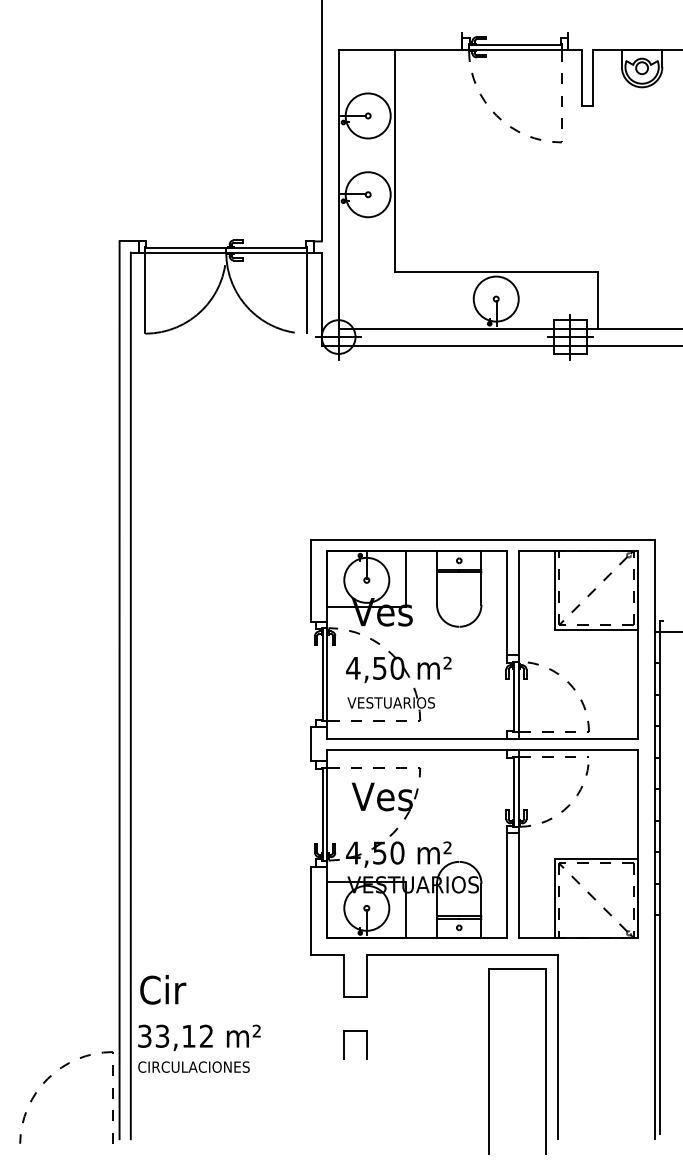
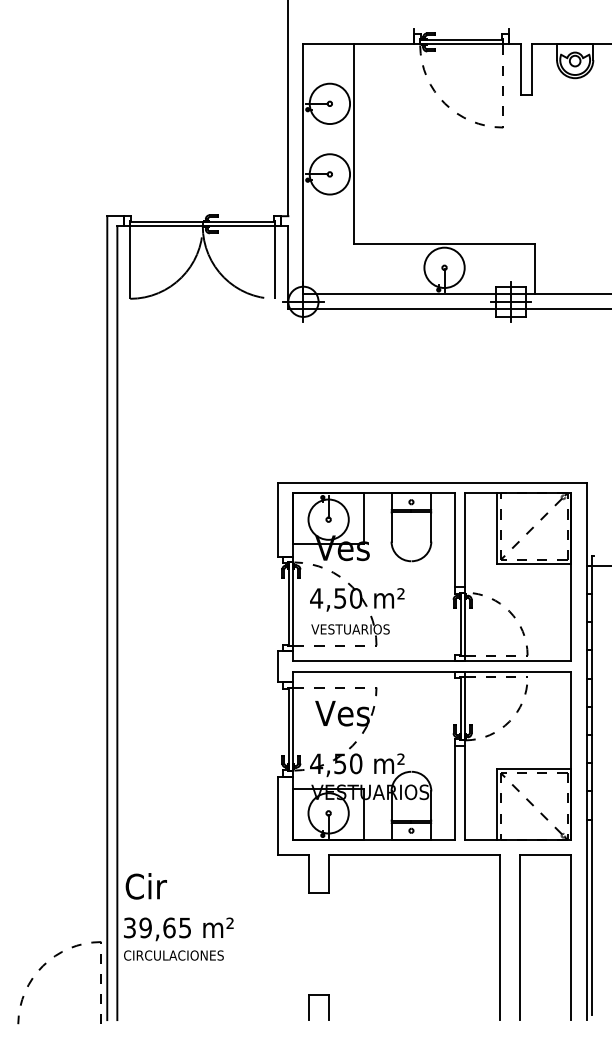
text: (183, 1035) -> (164, 927), 33,12 -> 39,65
part: (345, 1044) -> (309, 1007), moved
part: (489, 1061) -> (520, 937), moved

